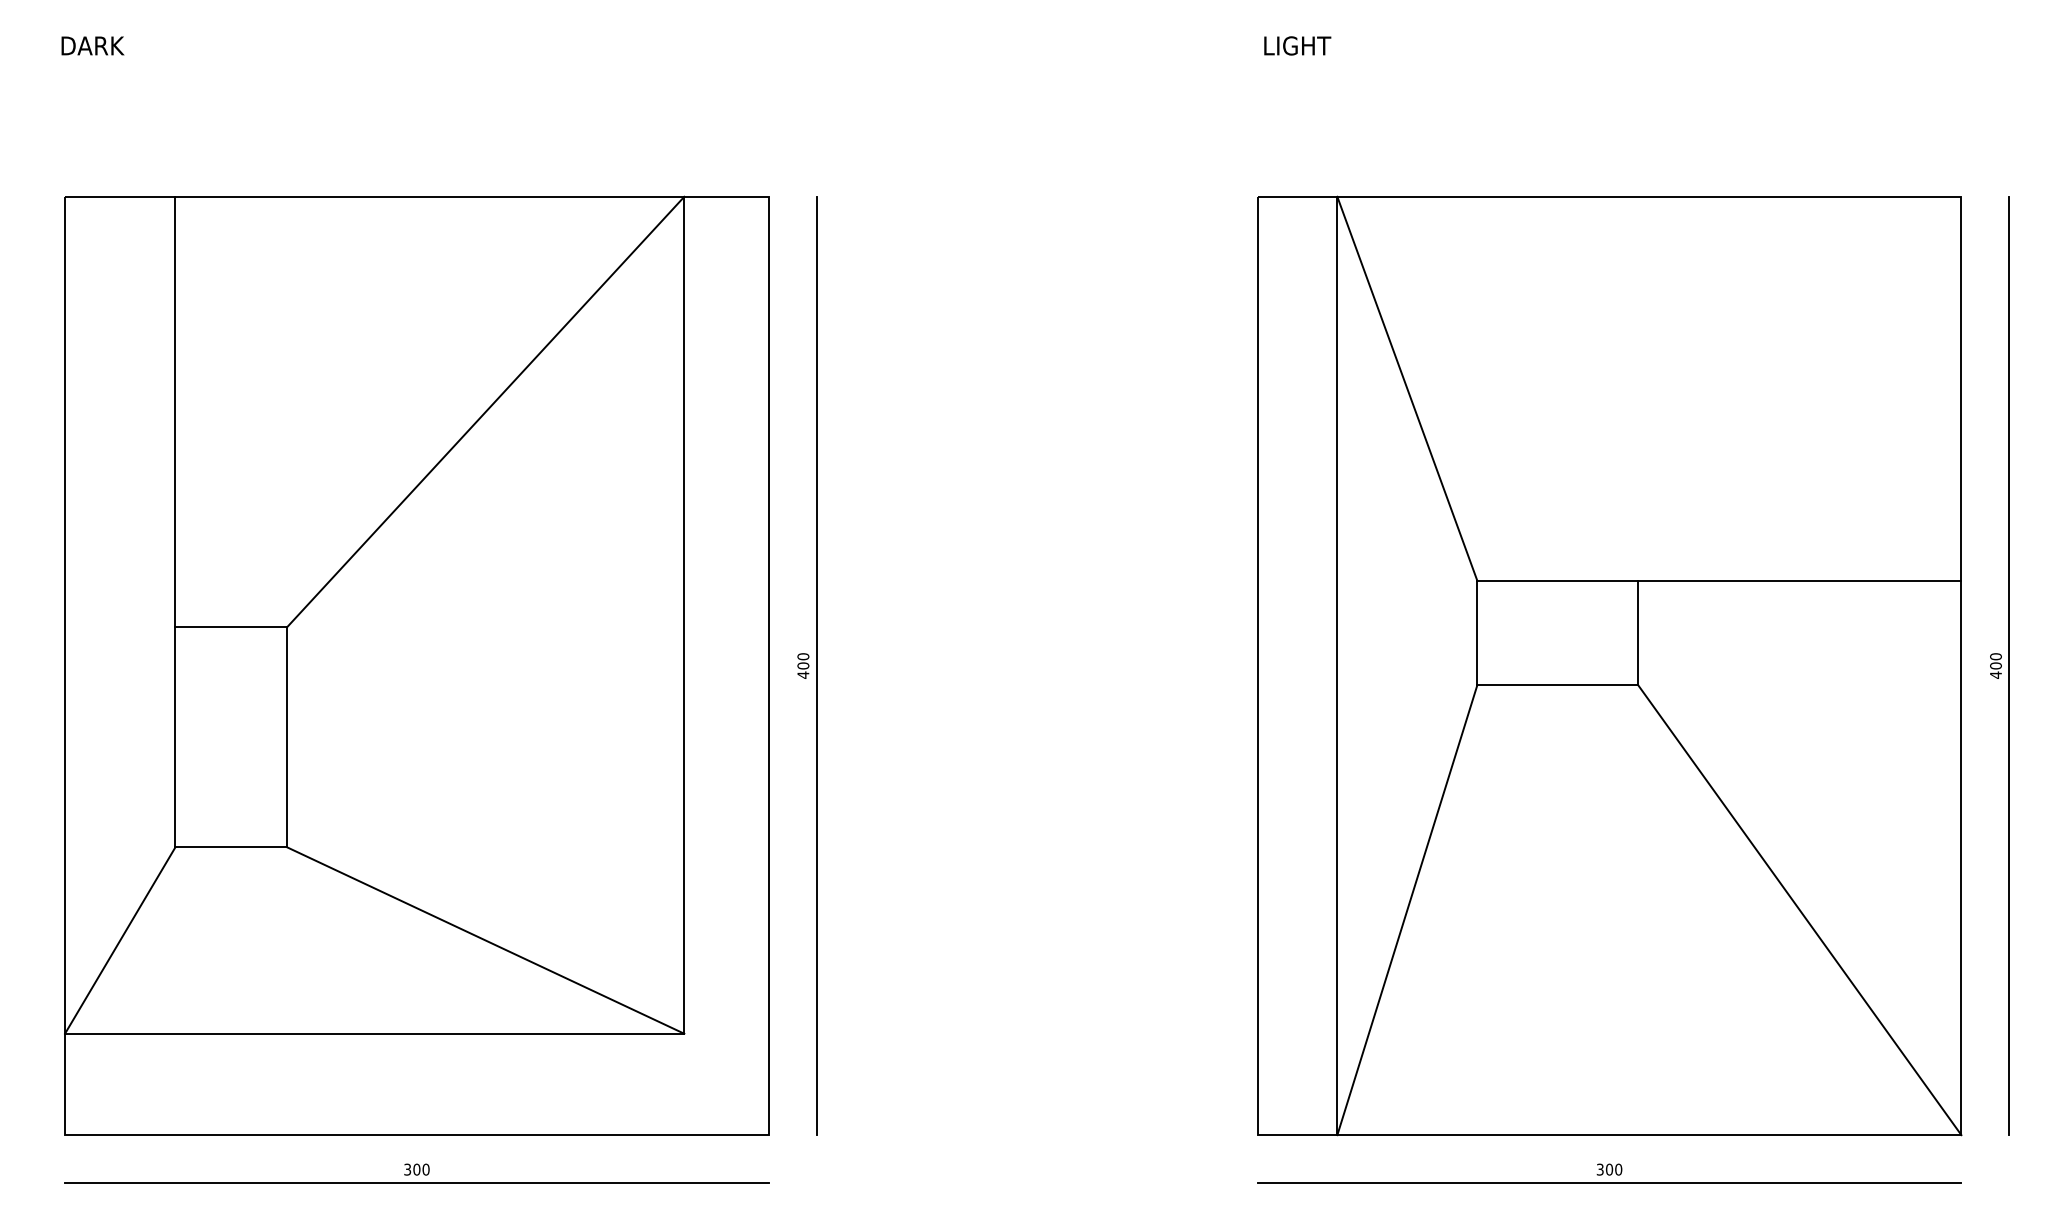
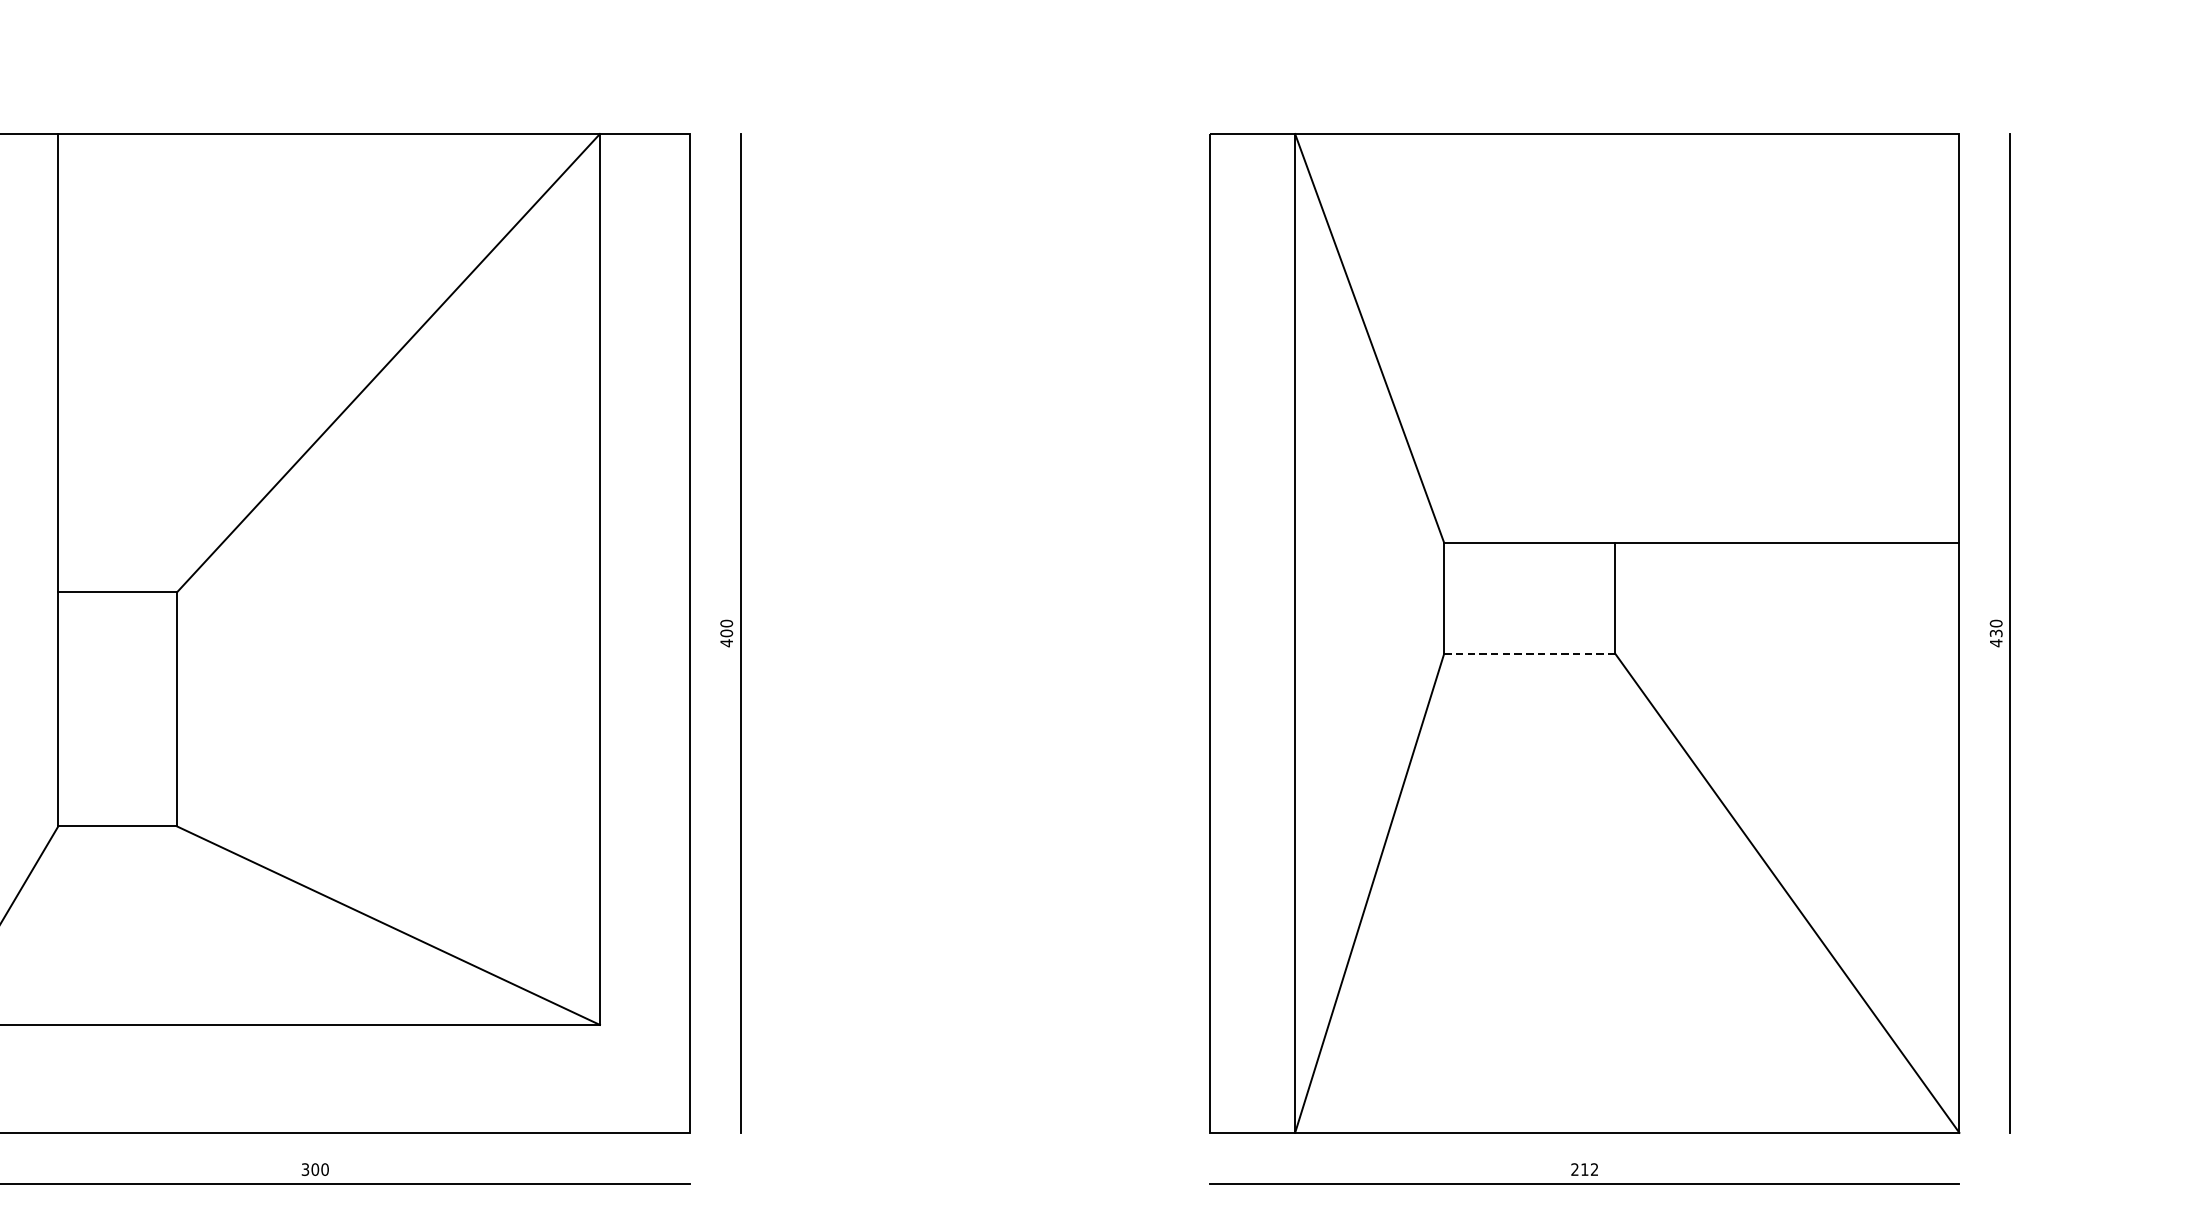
text: (1995, 665) -> (1995, 632), 400 -> 430
line: (1558, 685) -> (1530, 654), solid -> dashed
text: (1609, 1169) -> (1584, 1169), 300 -> 212

